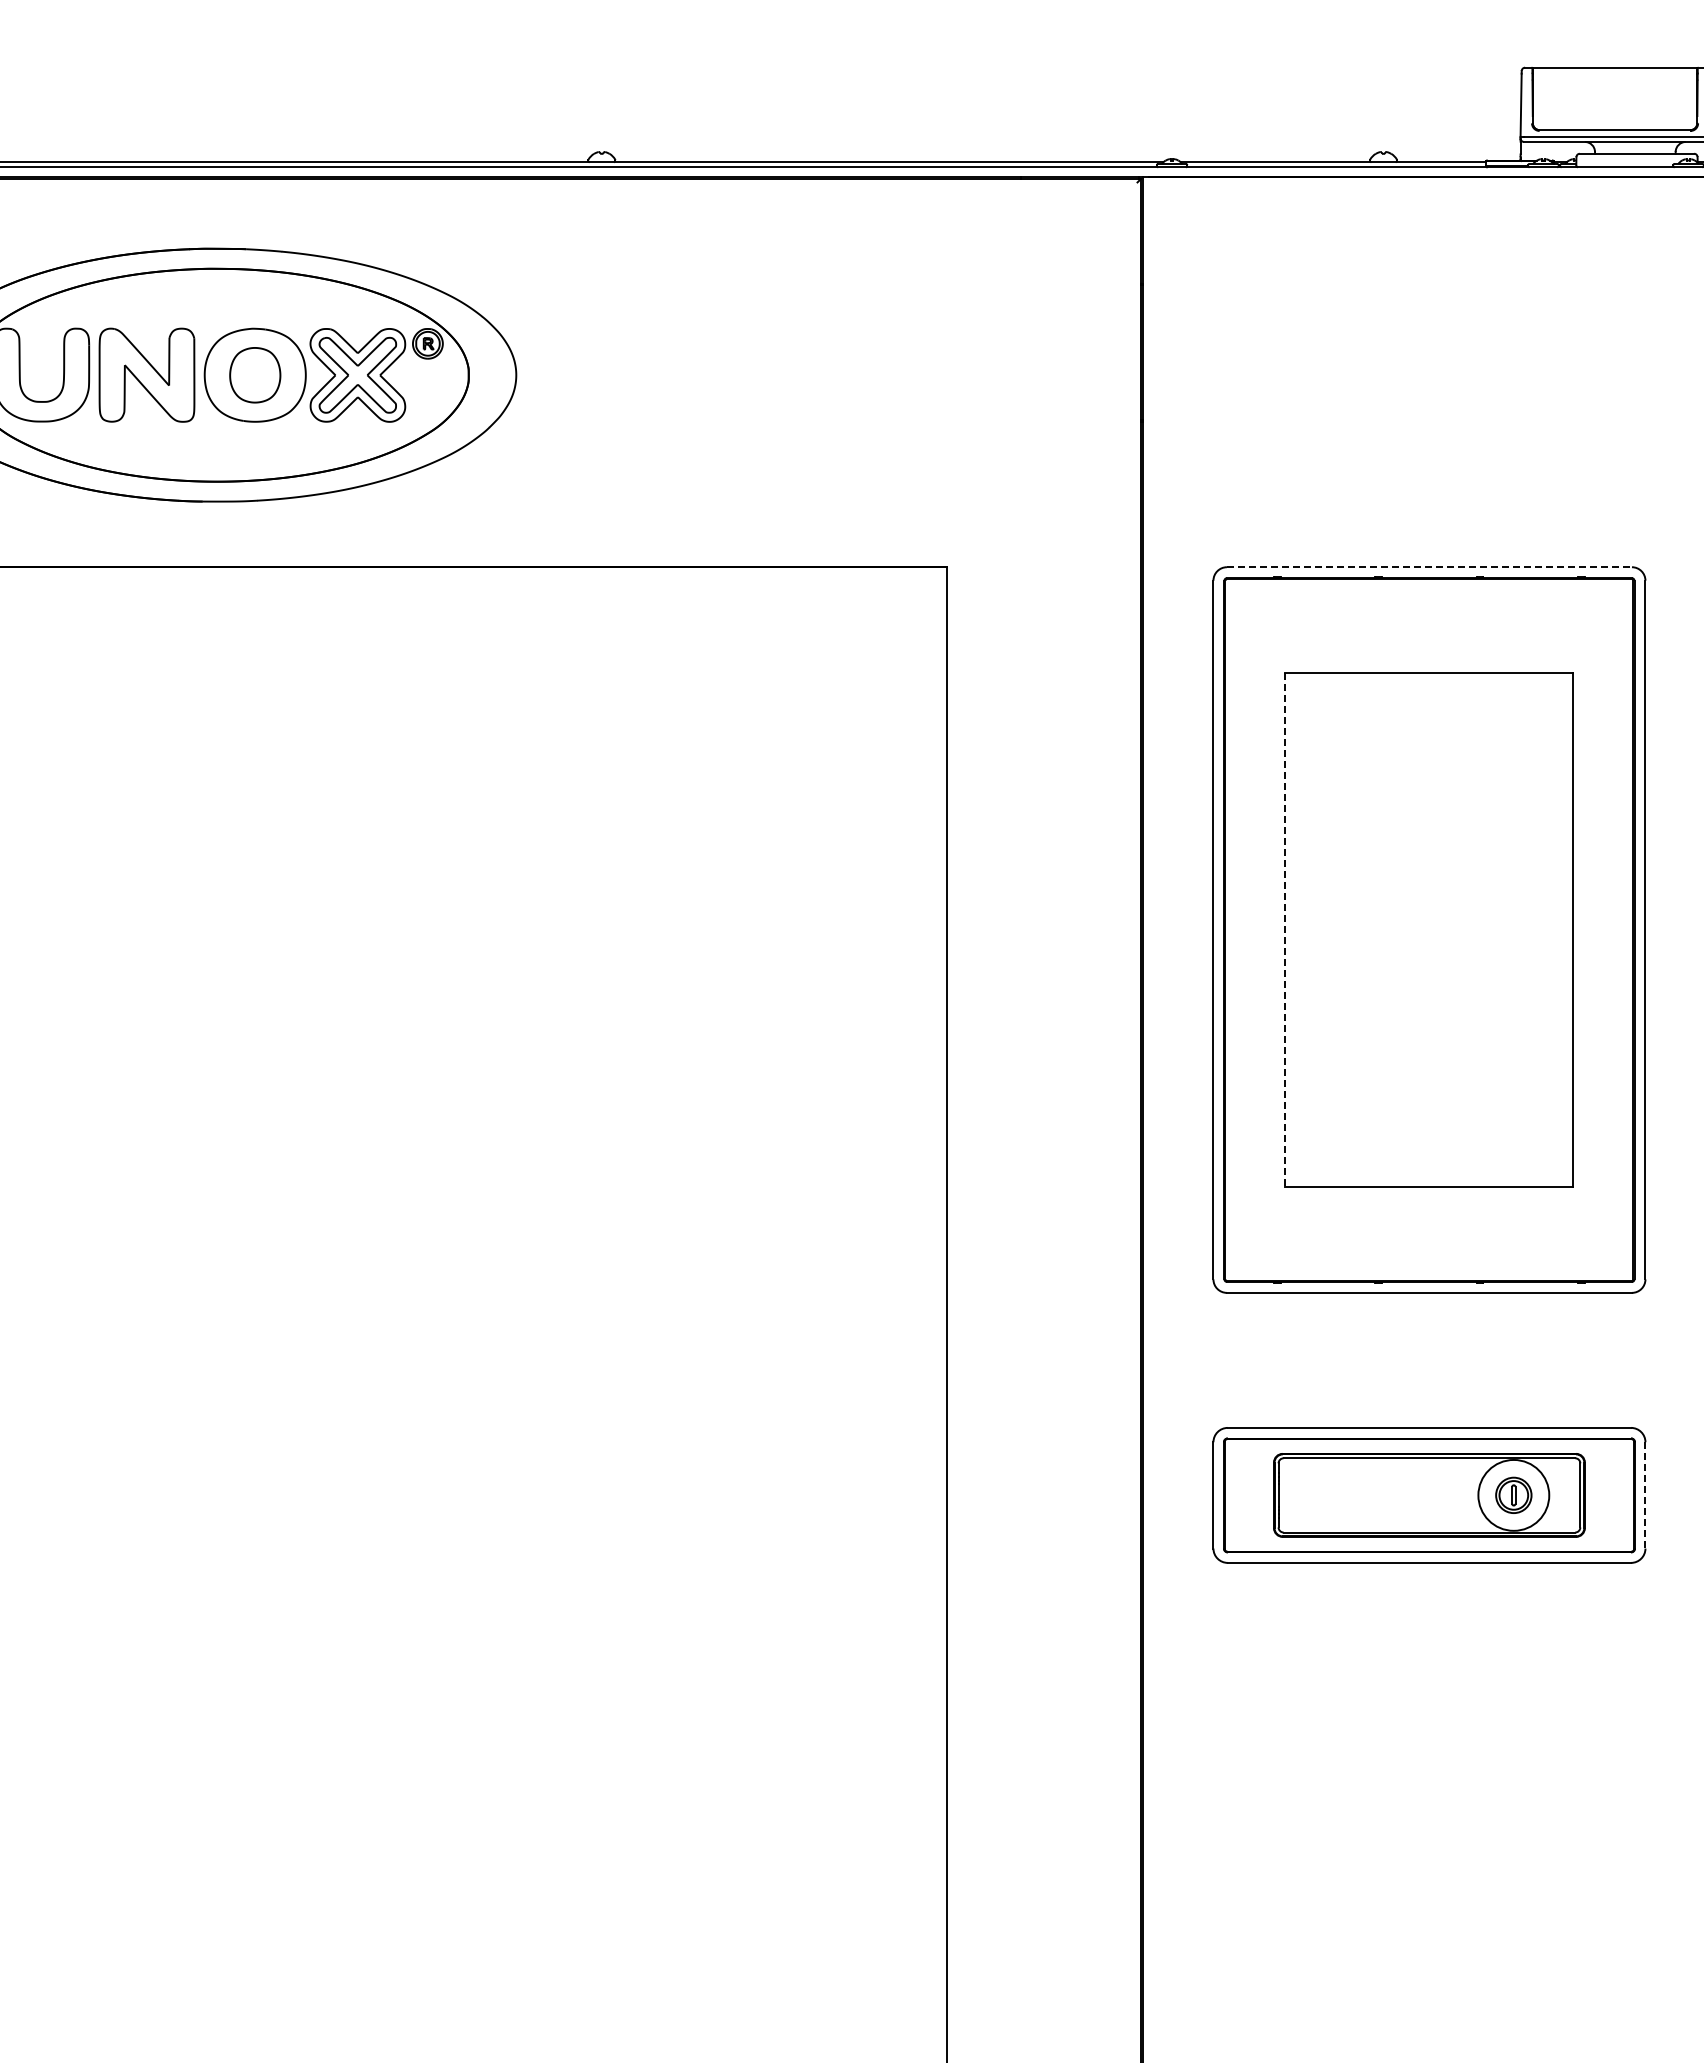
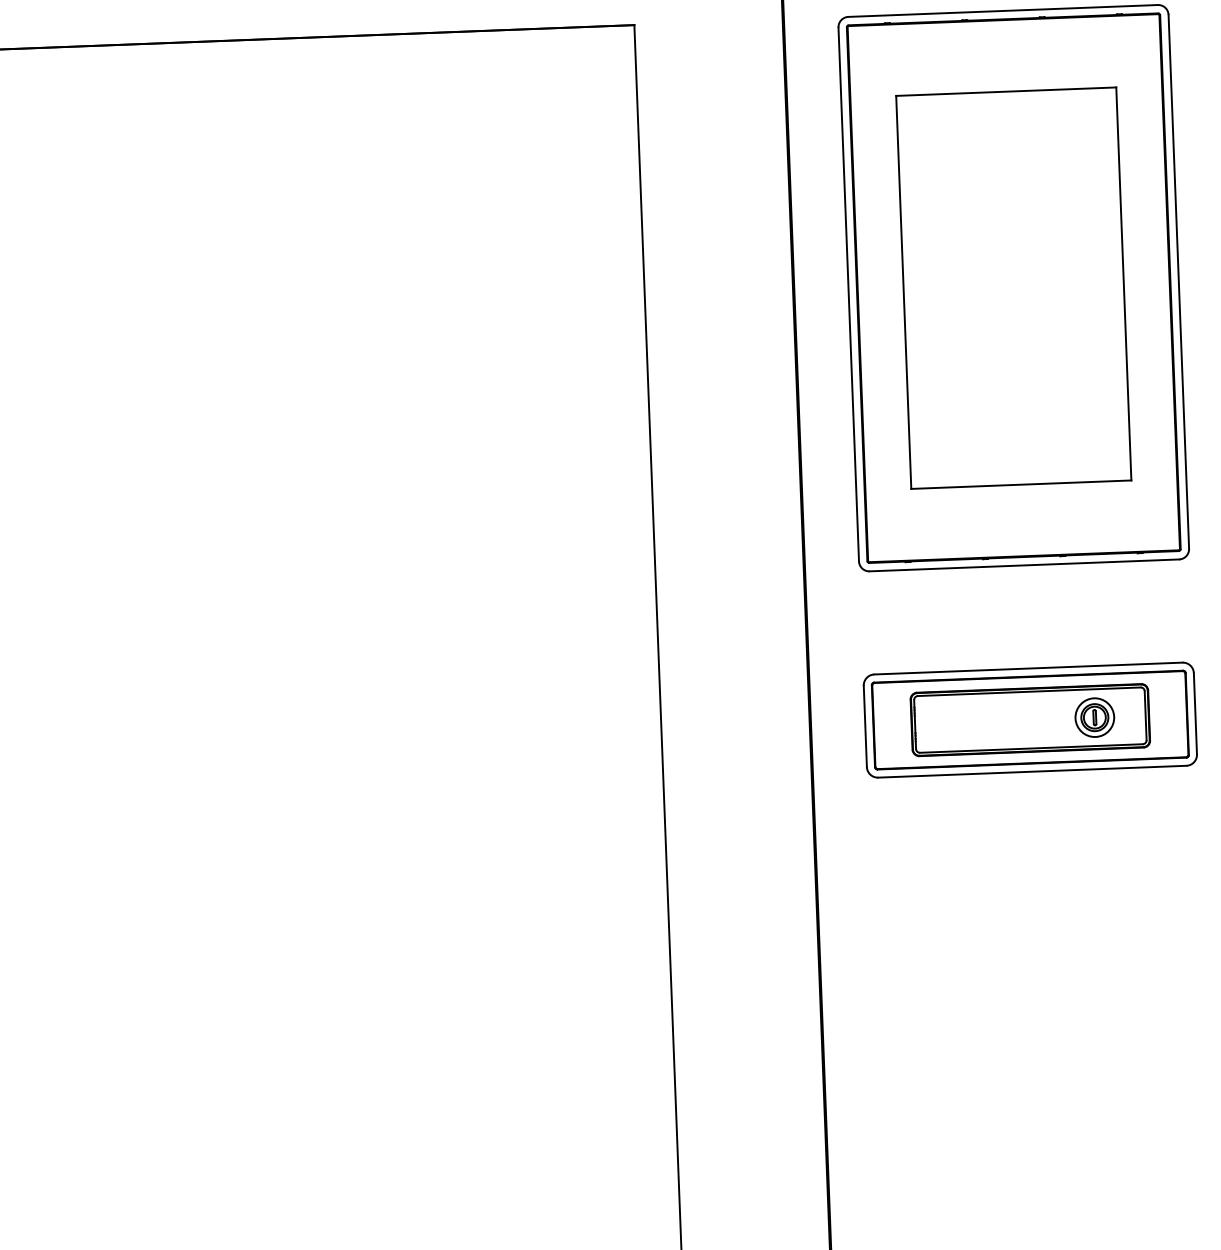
line: (1429, 567) -> (1003, 11), dashed -> solid
line: (1285, 930) -> (903, 292), dashed -> solid
circle: (1513, 1495) -> (1094, 717), size x0.71
line: (1645, 1495) -> (1195, 713), dashed -> solid

